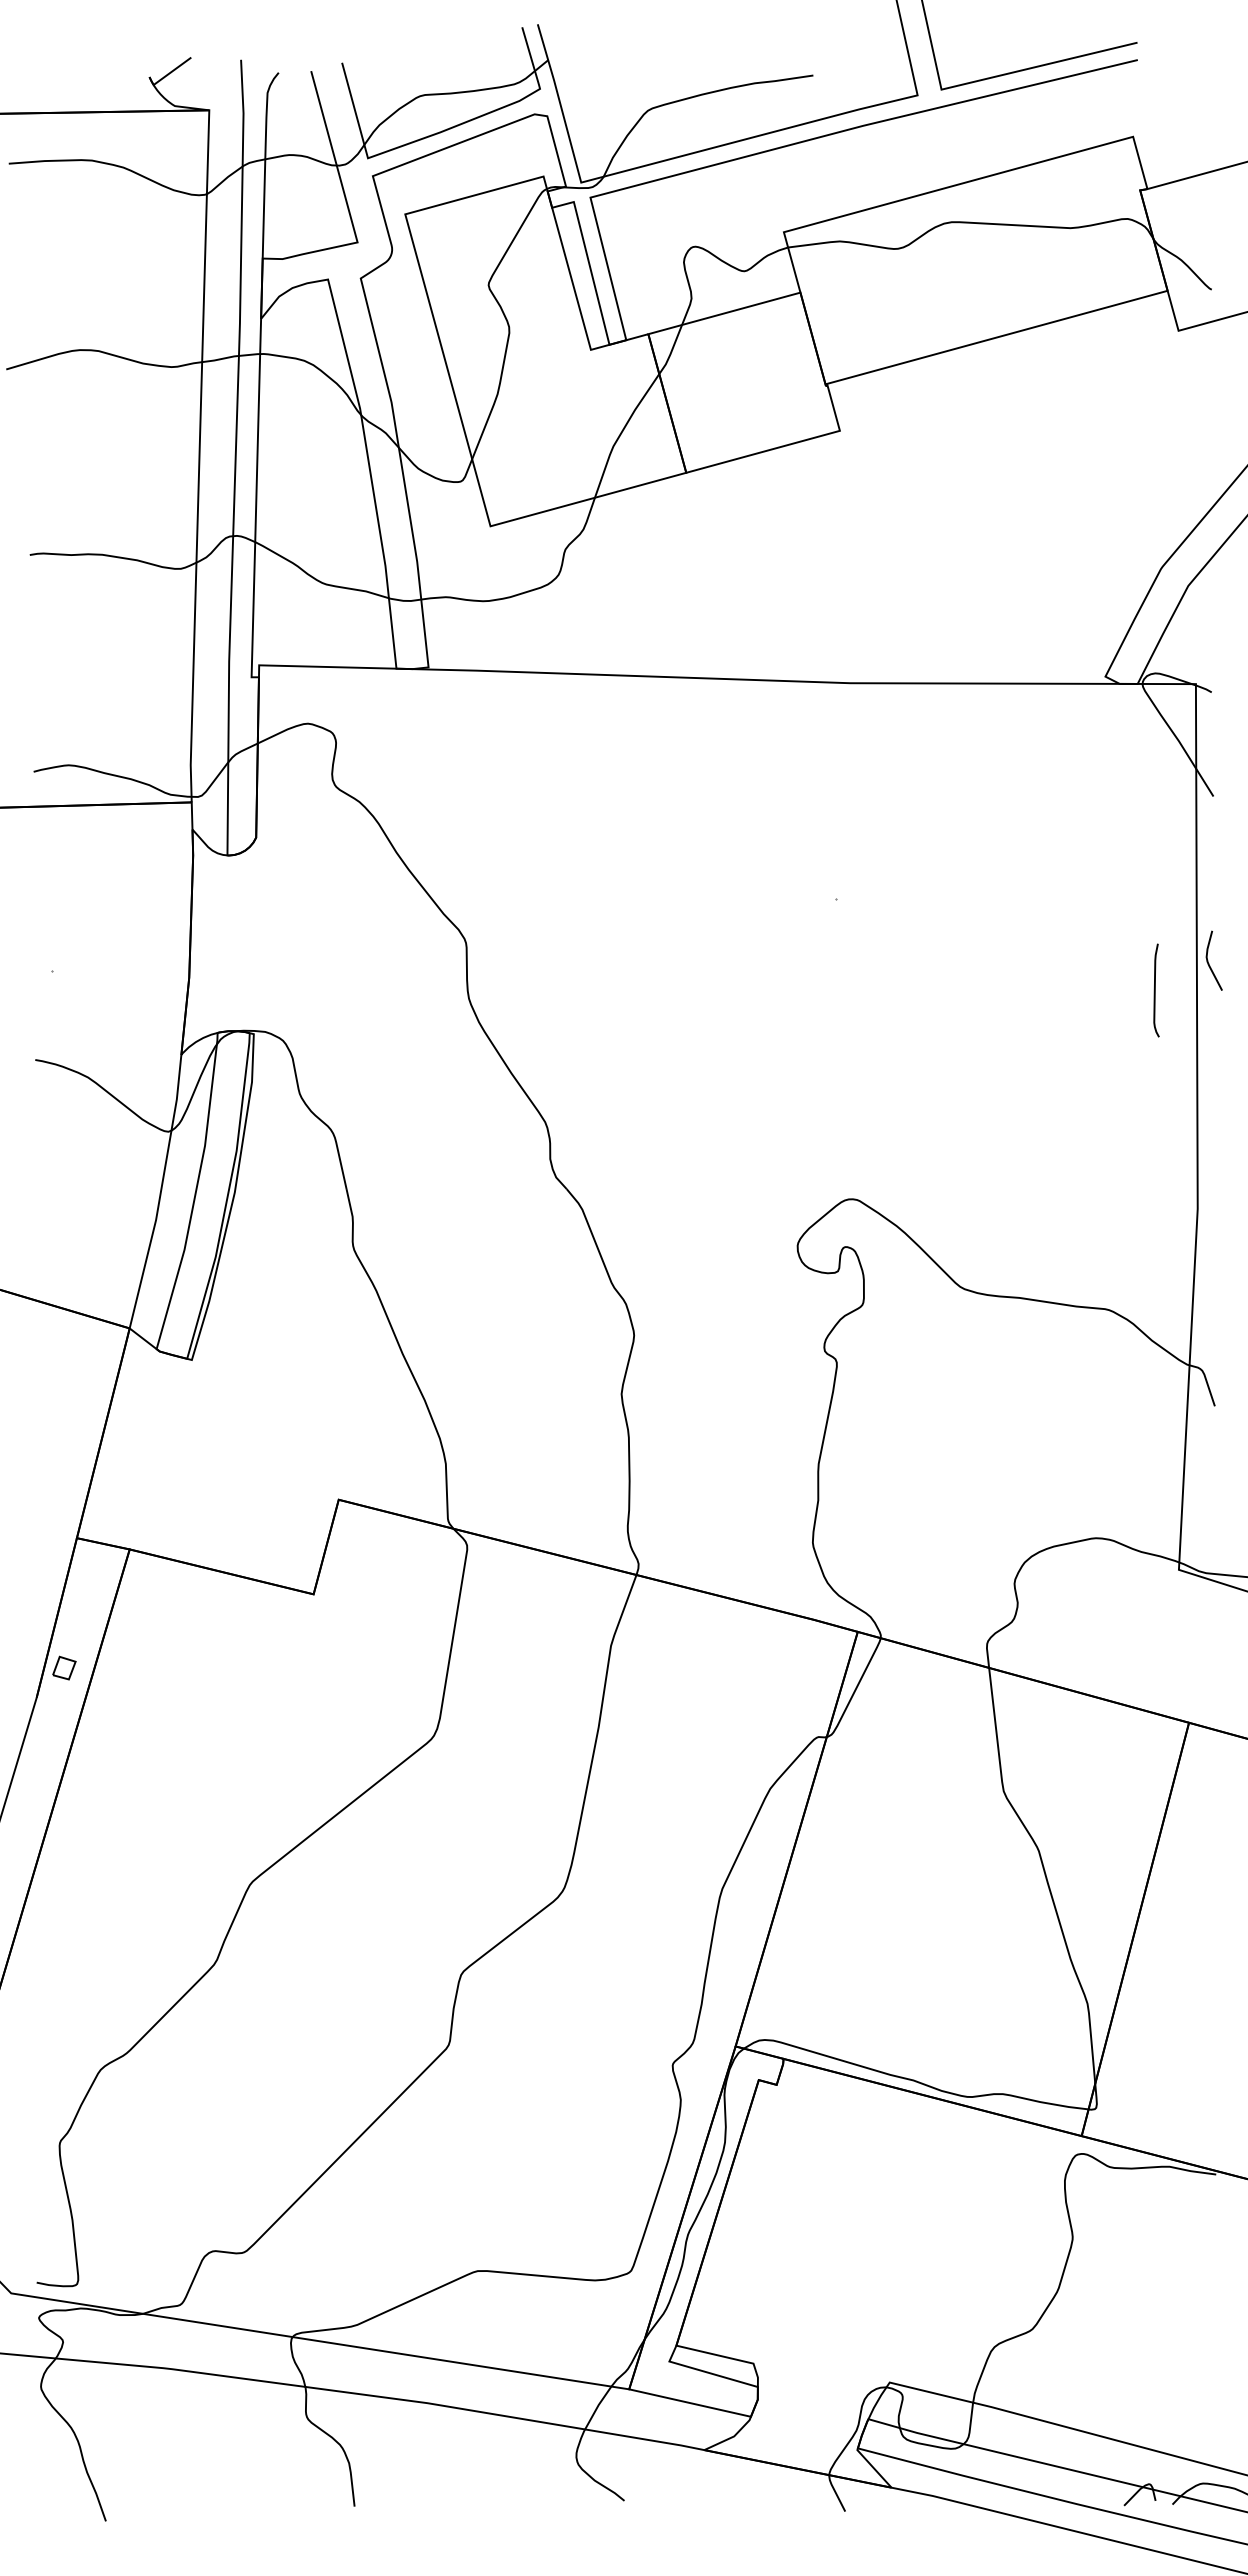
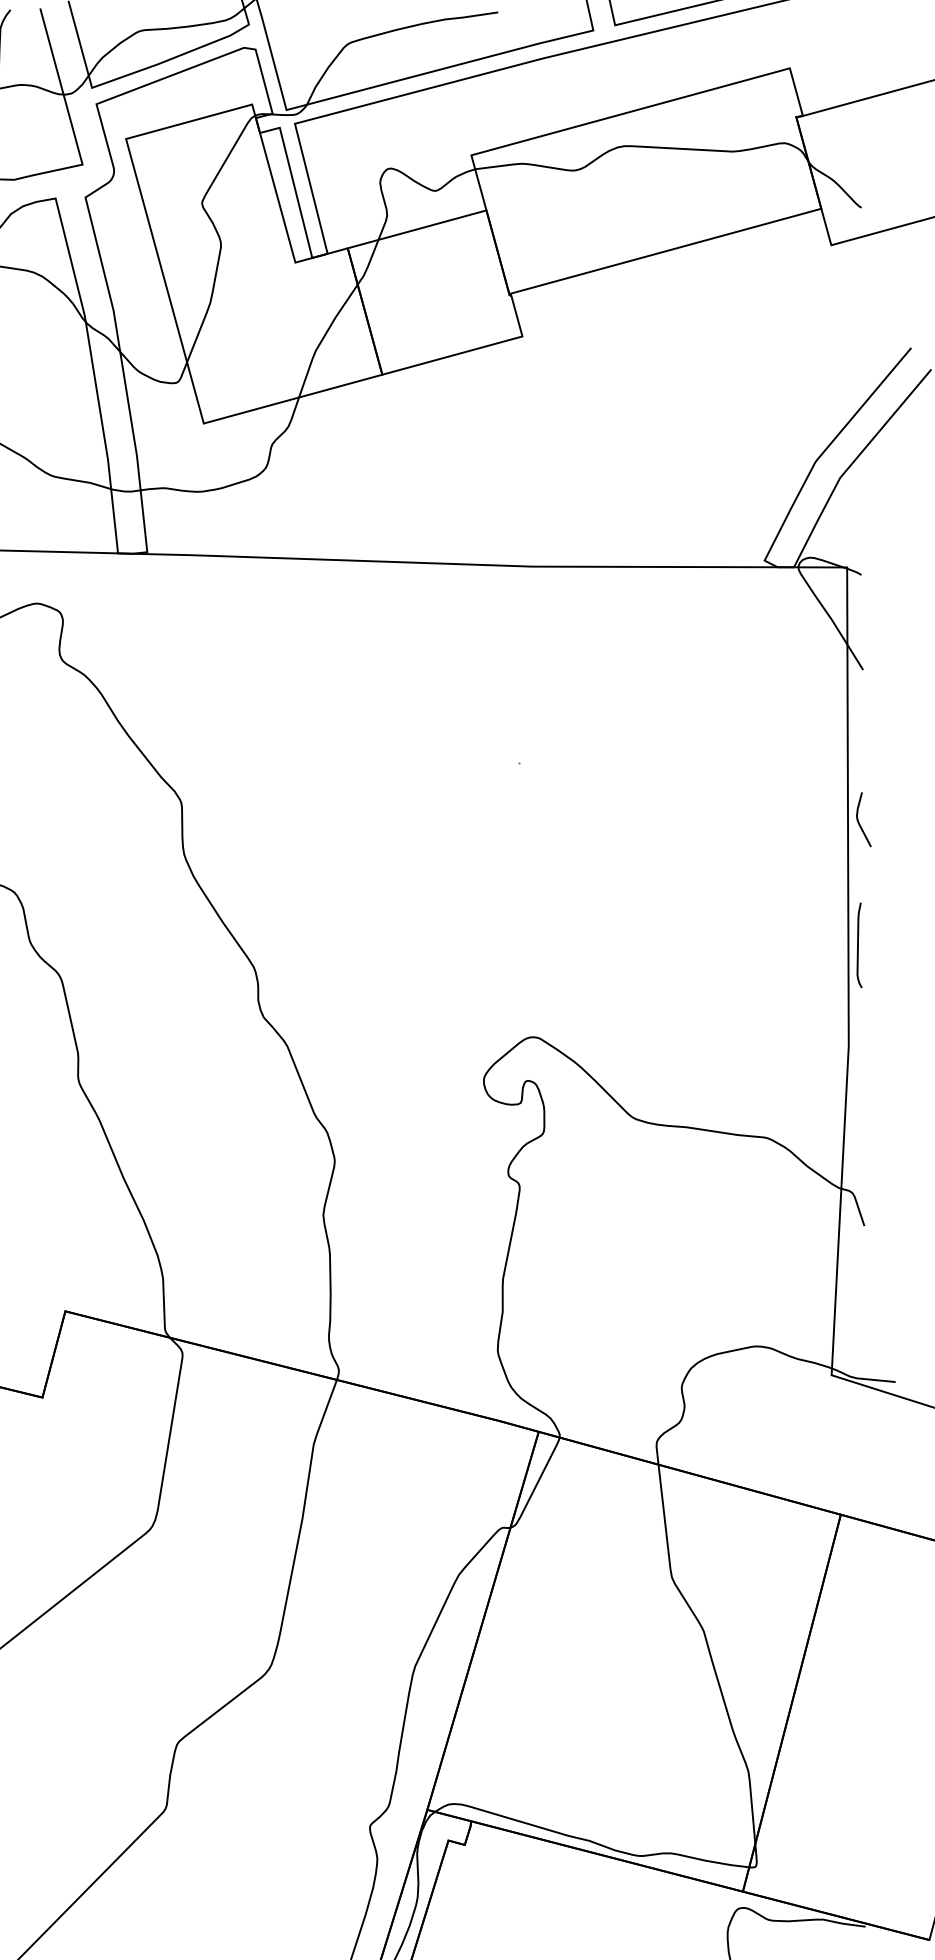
curve: (1155, 990) -> (858, 945), moved

